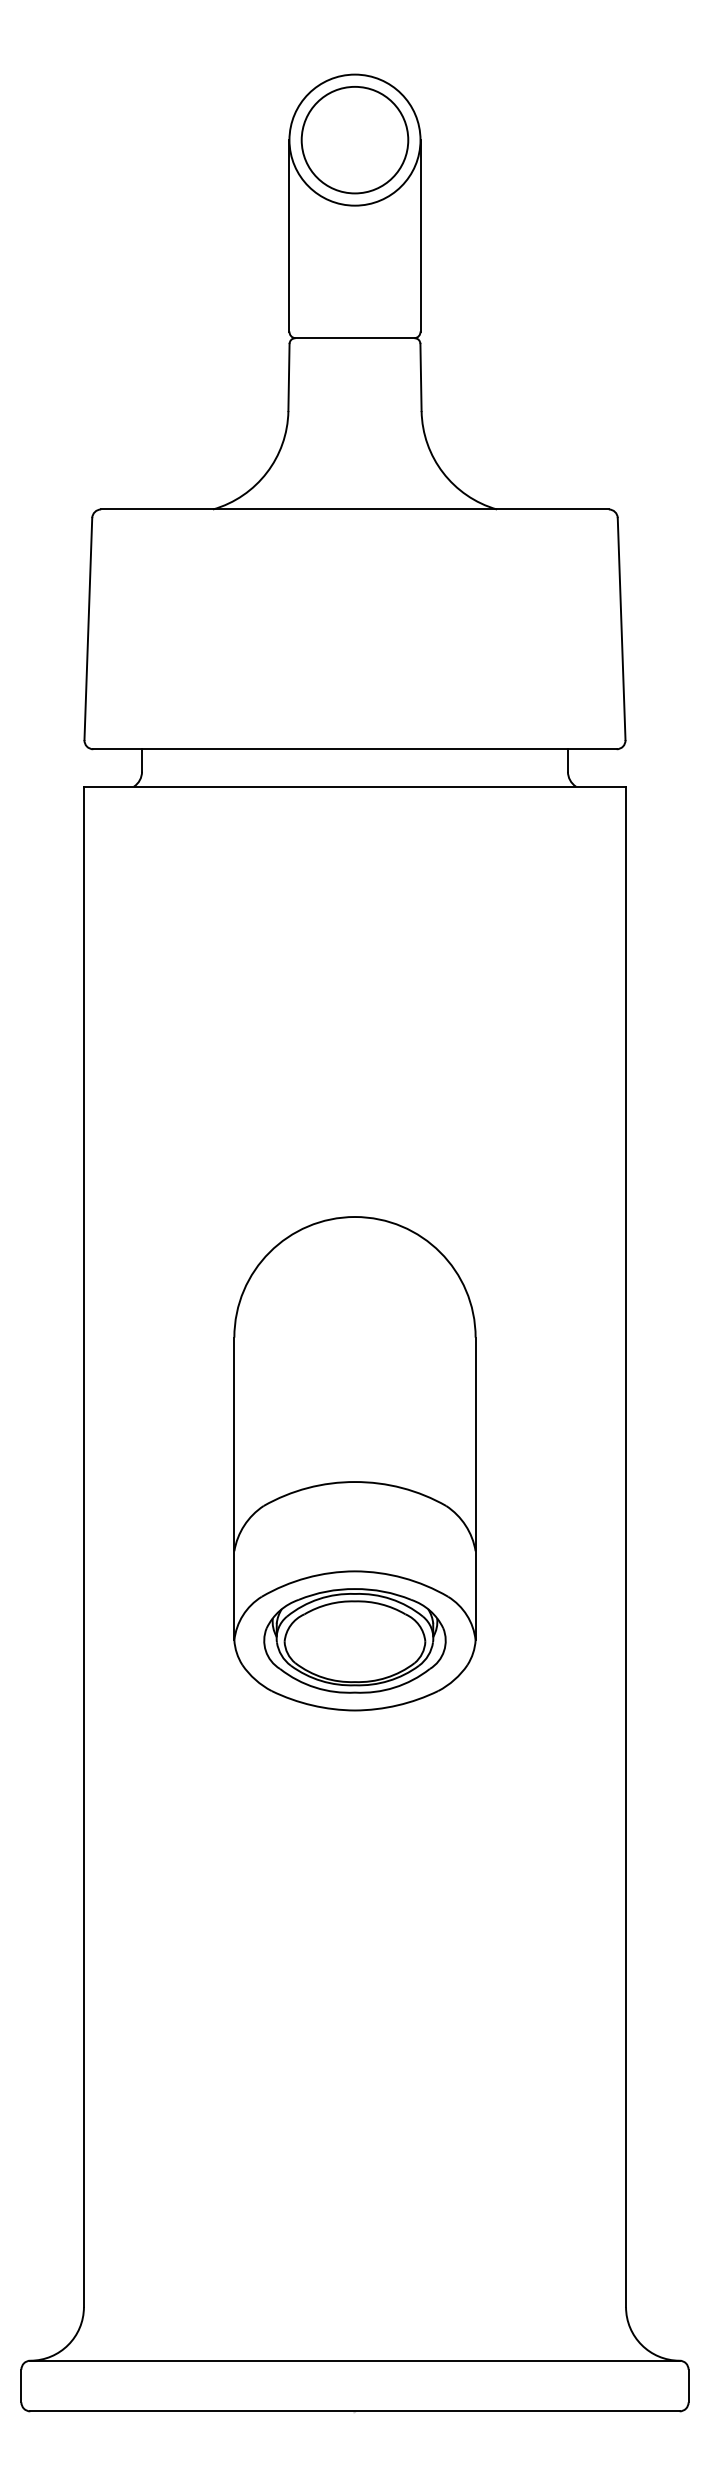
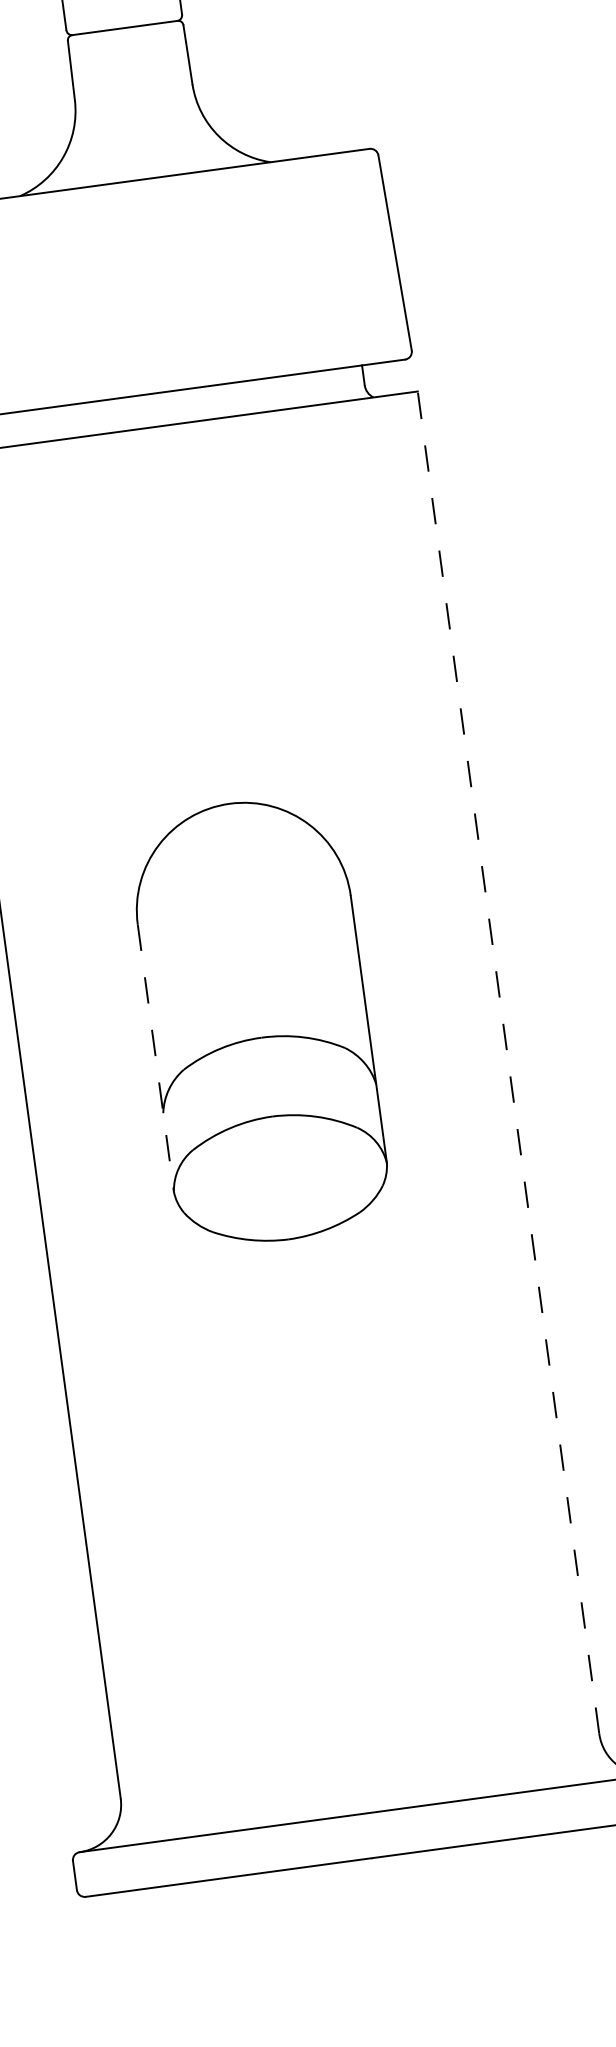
line: (234, 1489) -> (156, 1058), solid -> dashed
line: (626, 1546) -> (508, 1062), solid -> dashed
part: (354, 1640) -> (279, 1177), removed

